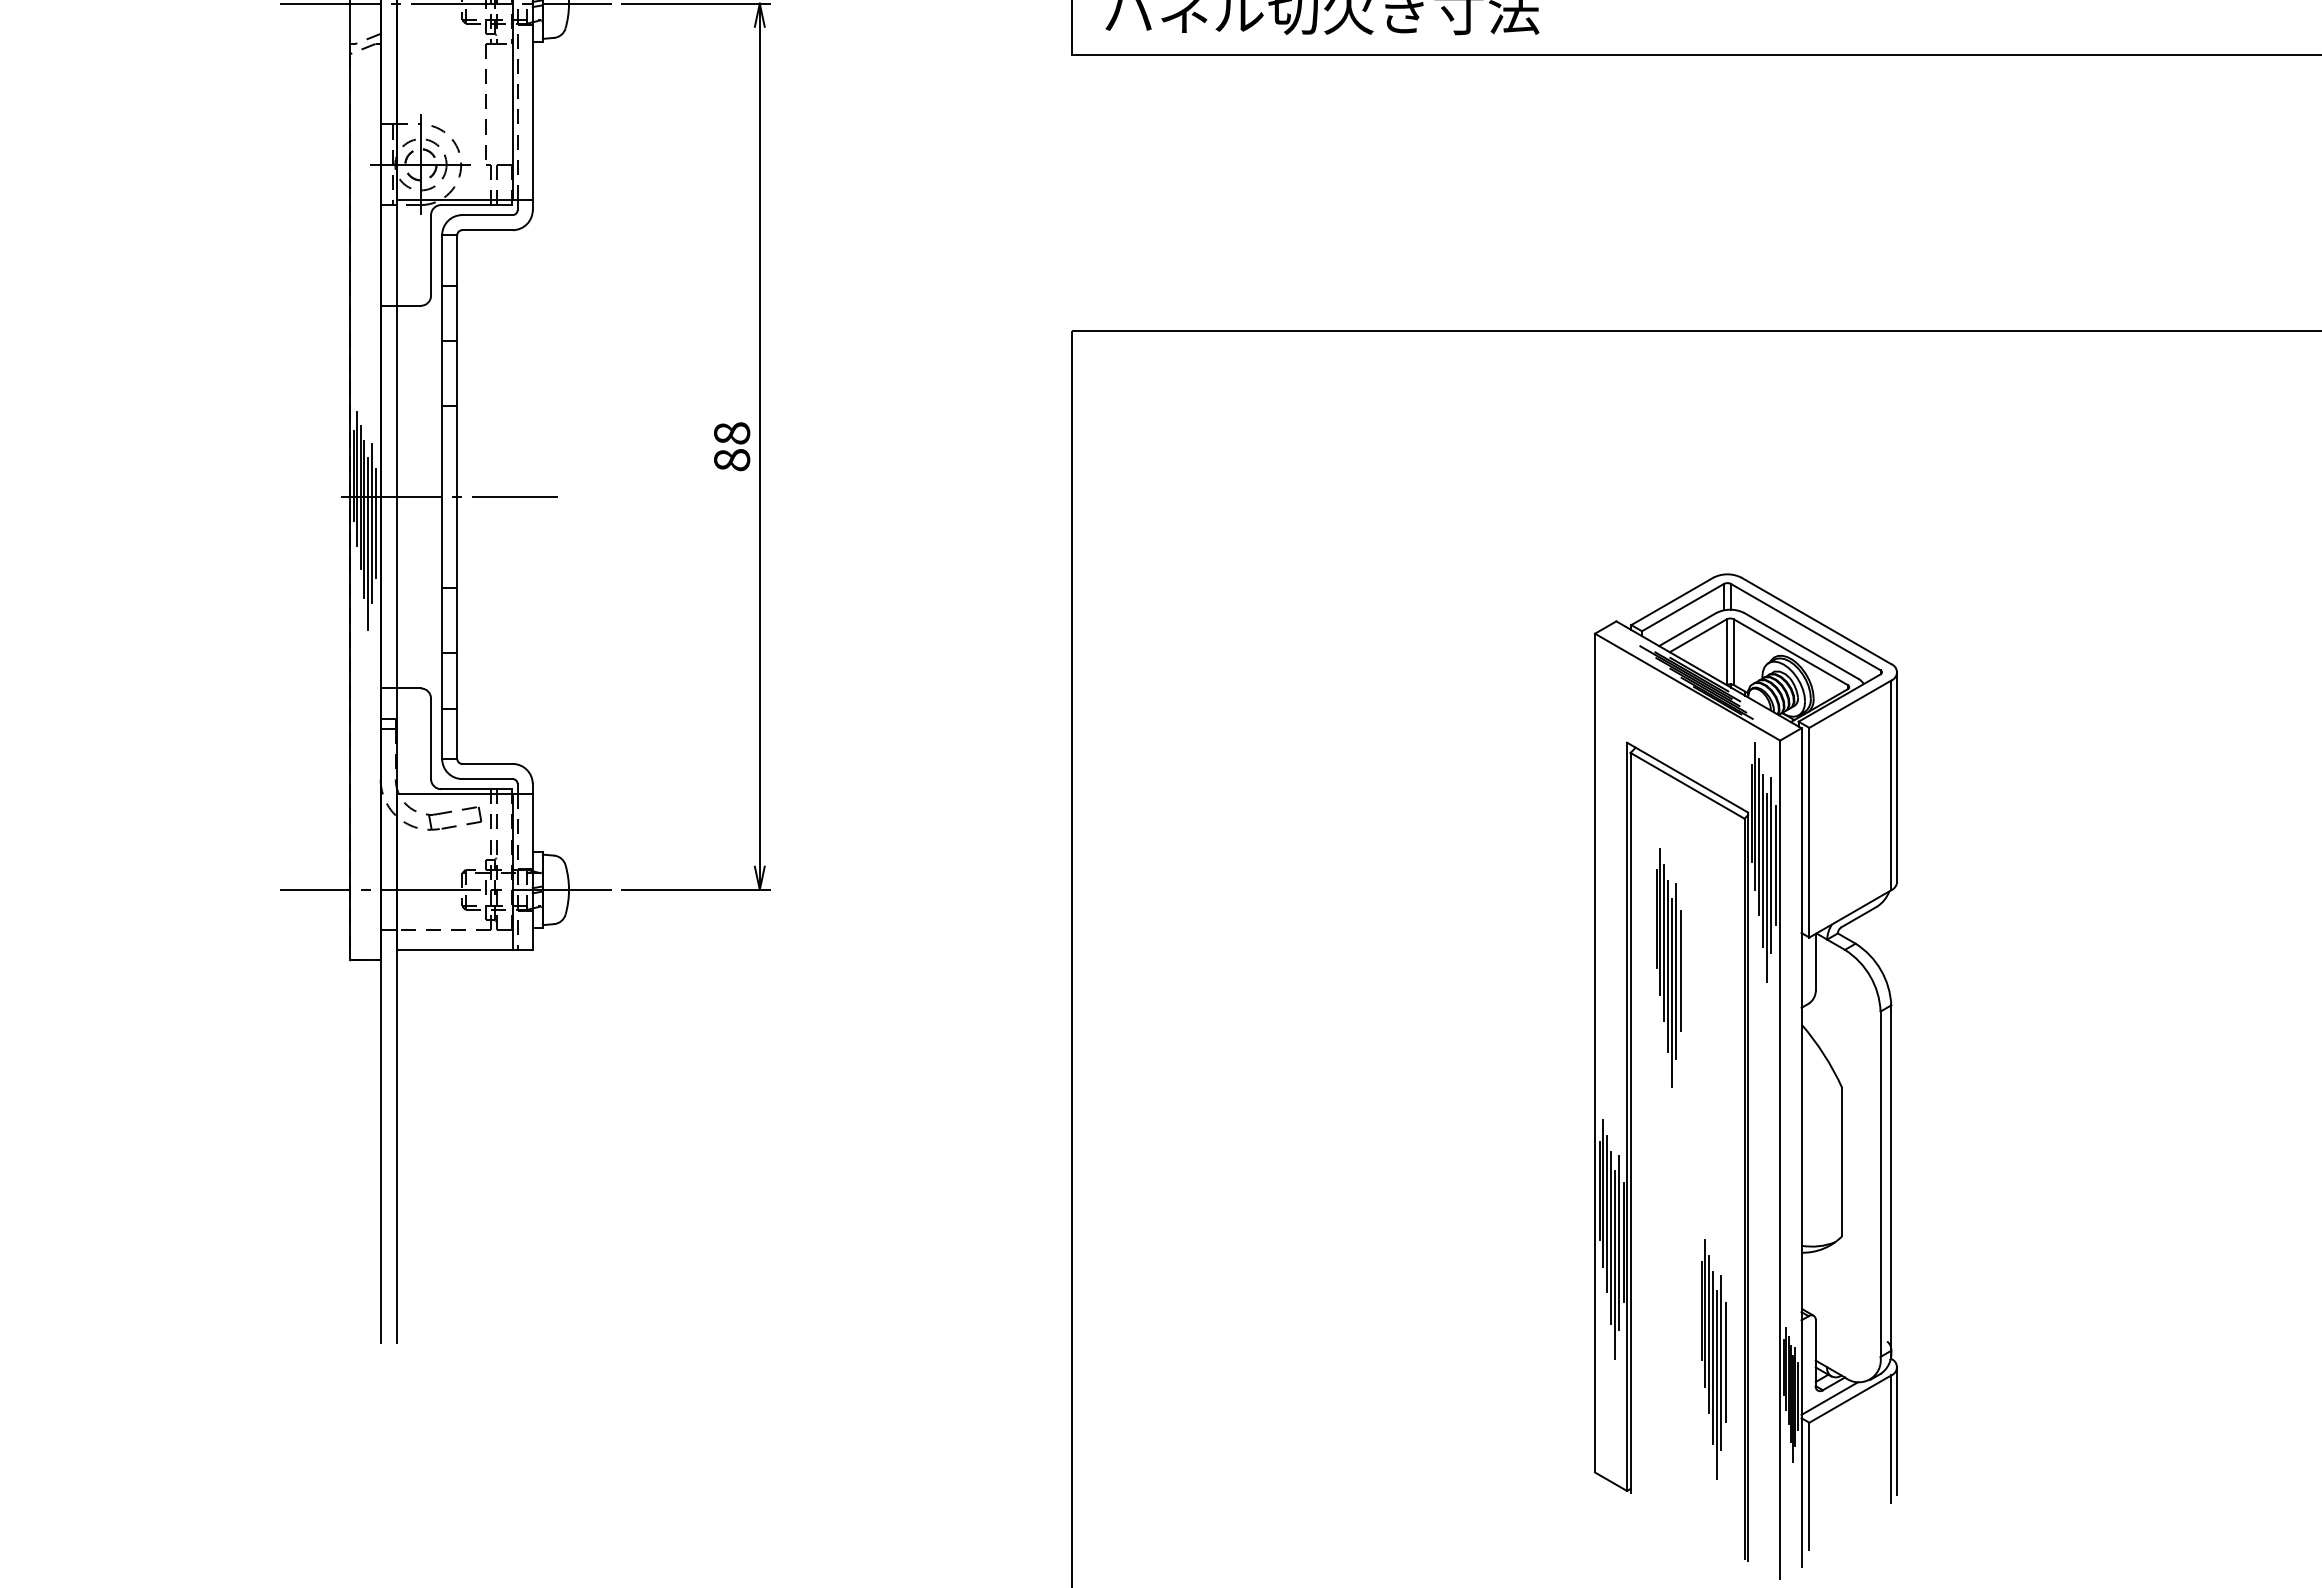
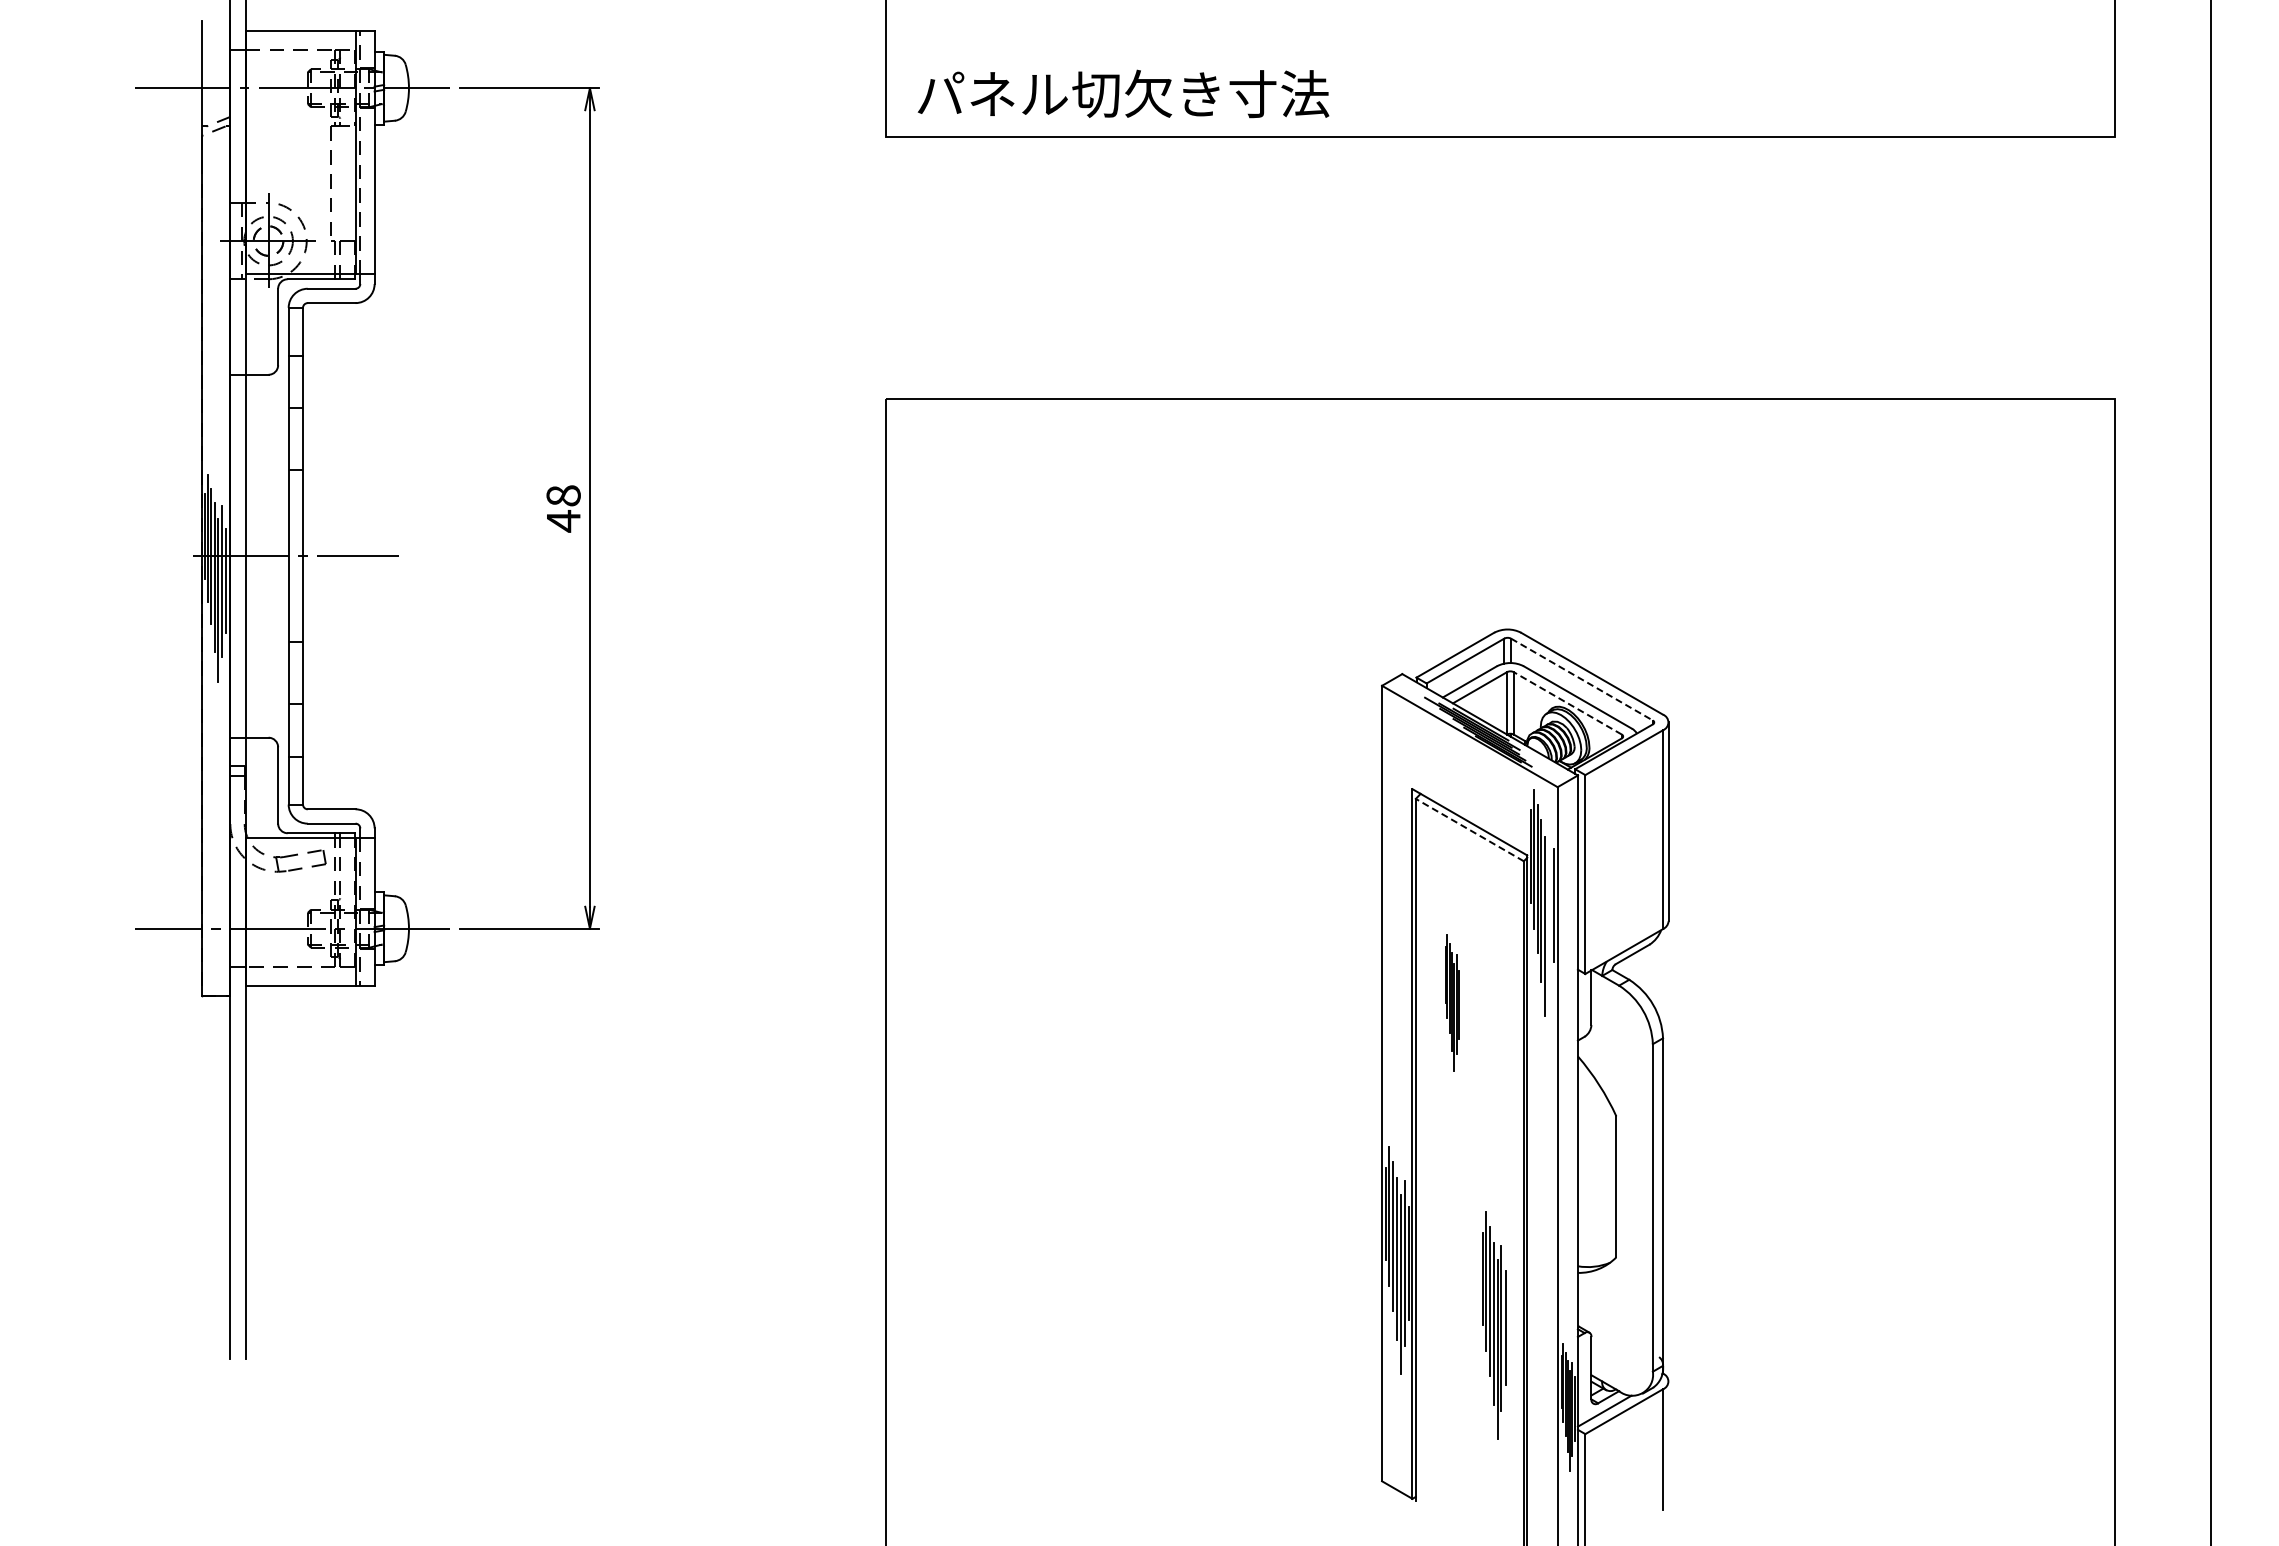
text: (731, 460) -> (563, 521), 88 -> 48
line: (1805, 627) -> (1581, 679), solid -> dashed
line: (1790, 652) -> (1567, 703), solid -> dashed
line: (1687, 785) -> (1469, 829), solid -> dashed
line: (1771, 865) -> (1549, 905), removed
part: (1669, 967) -> (1452, 1002), size x0.6
part: (1713, 1359) -> (1494, 1325), moved
line: (1897, 1430) -> (1668, 1441), removed

